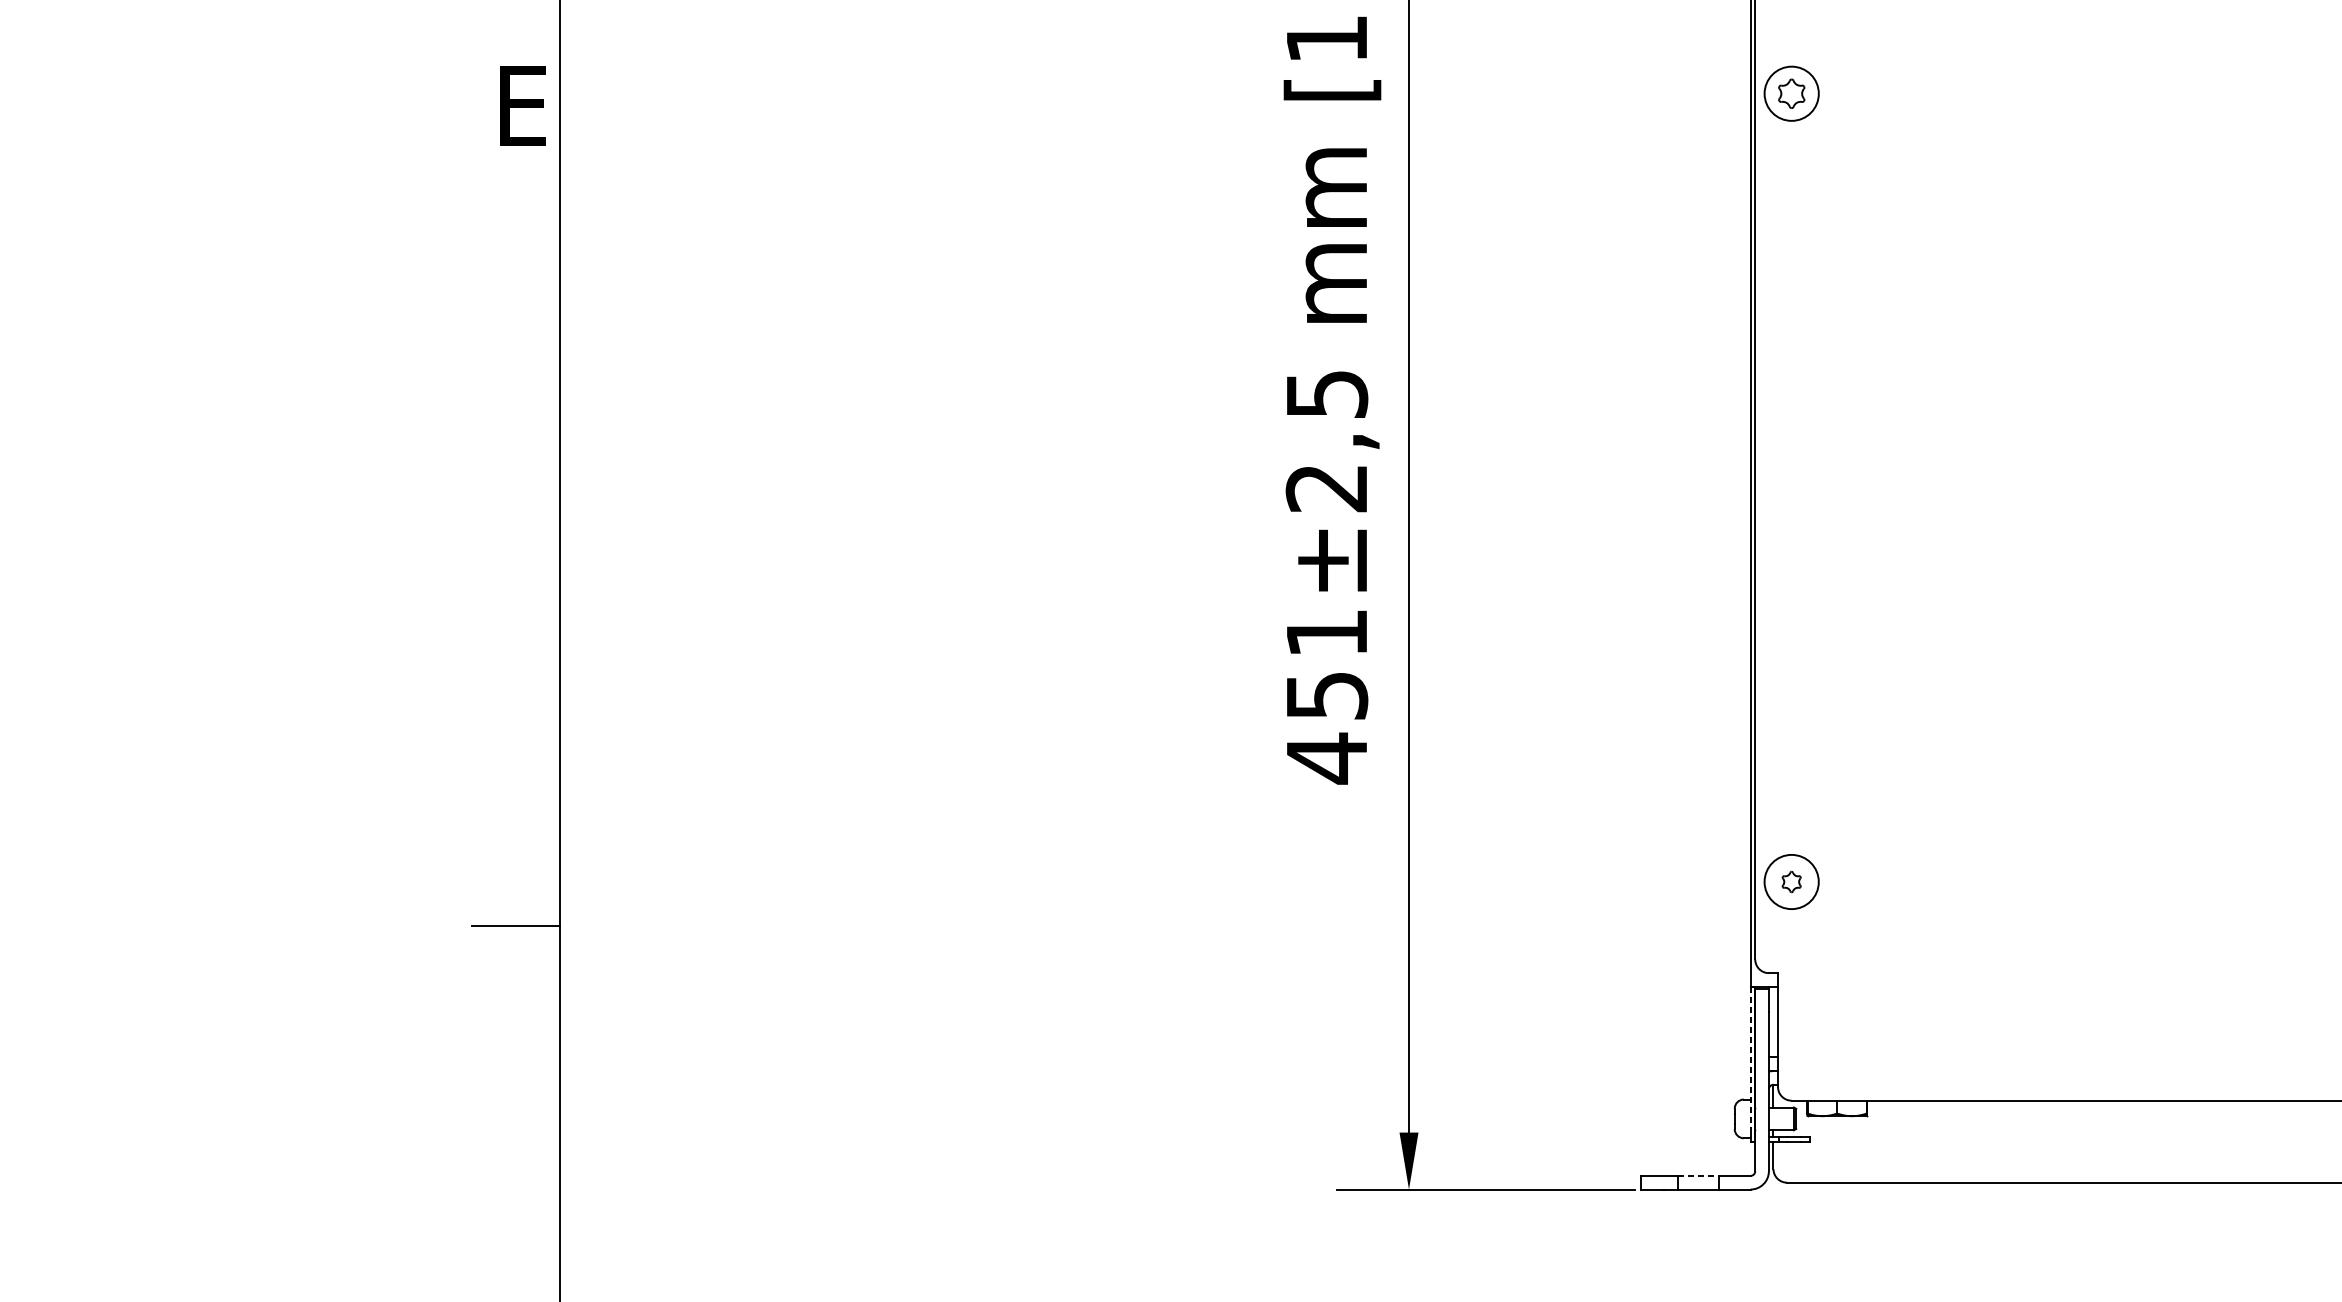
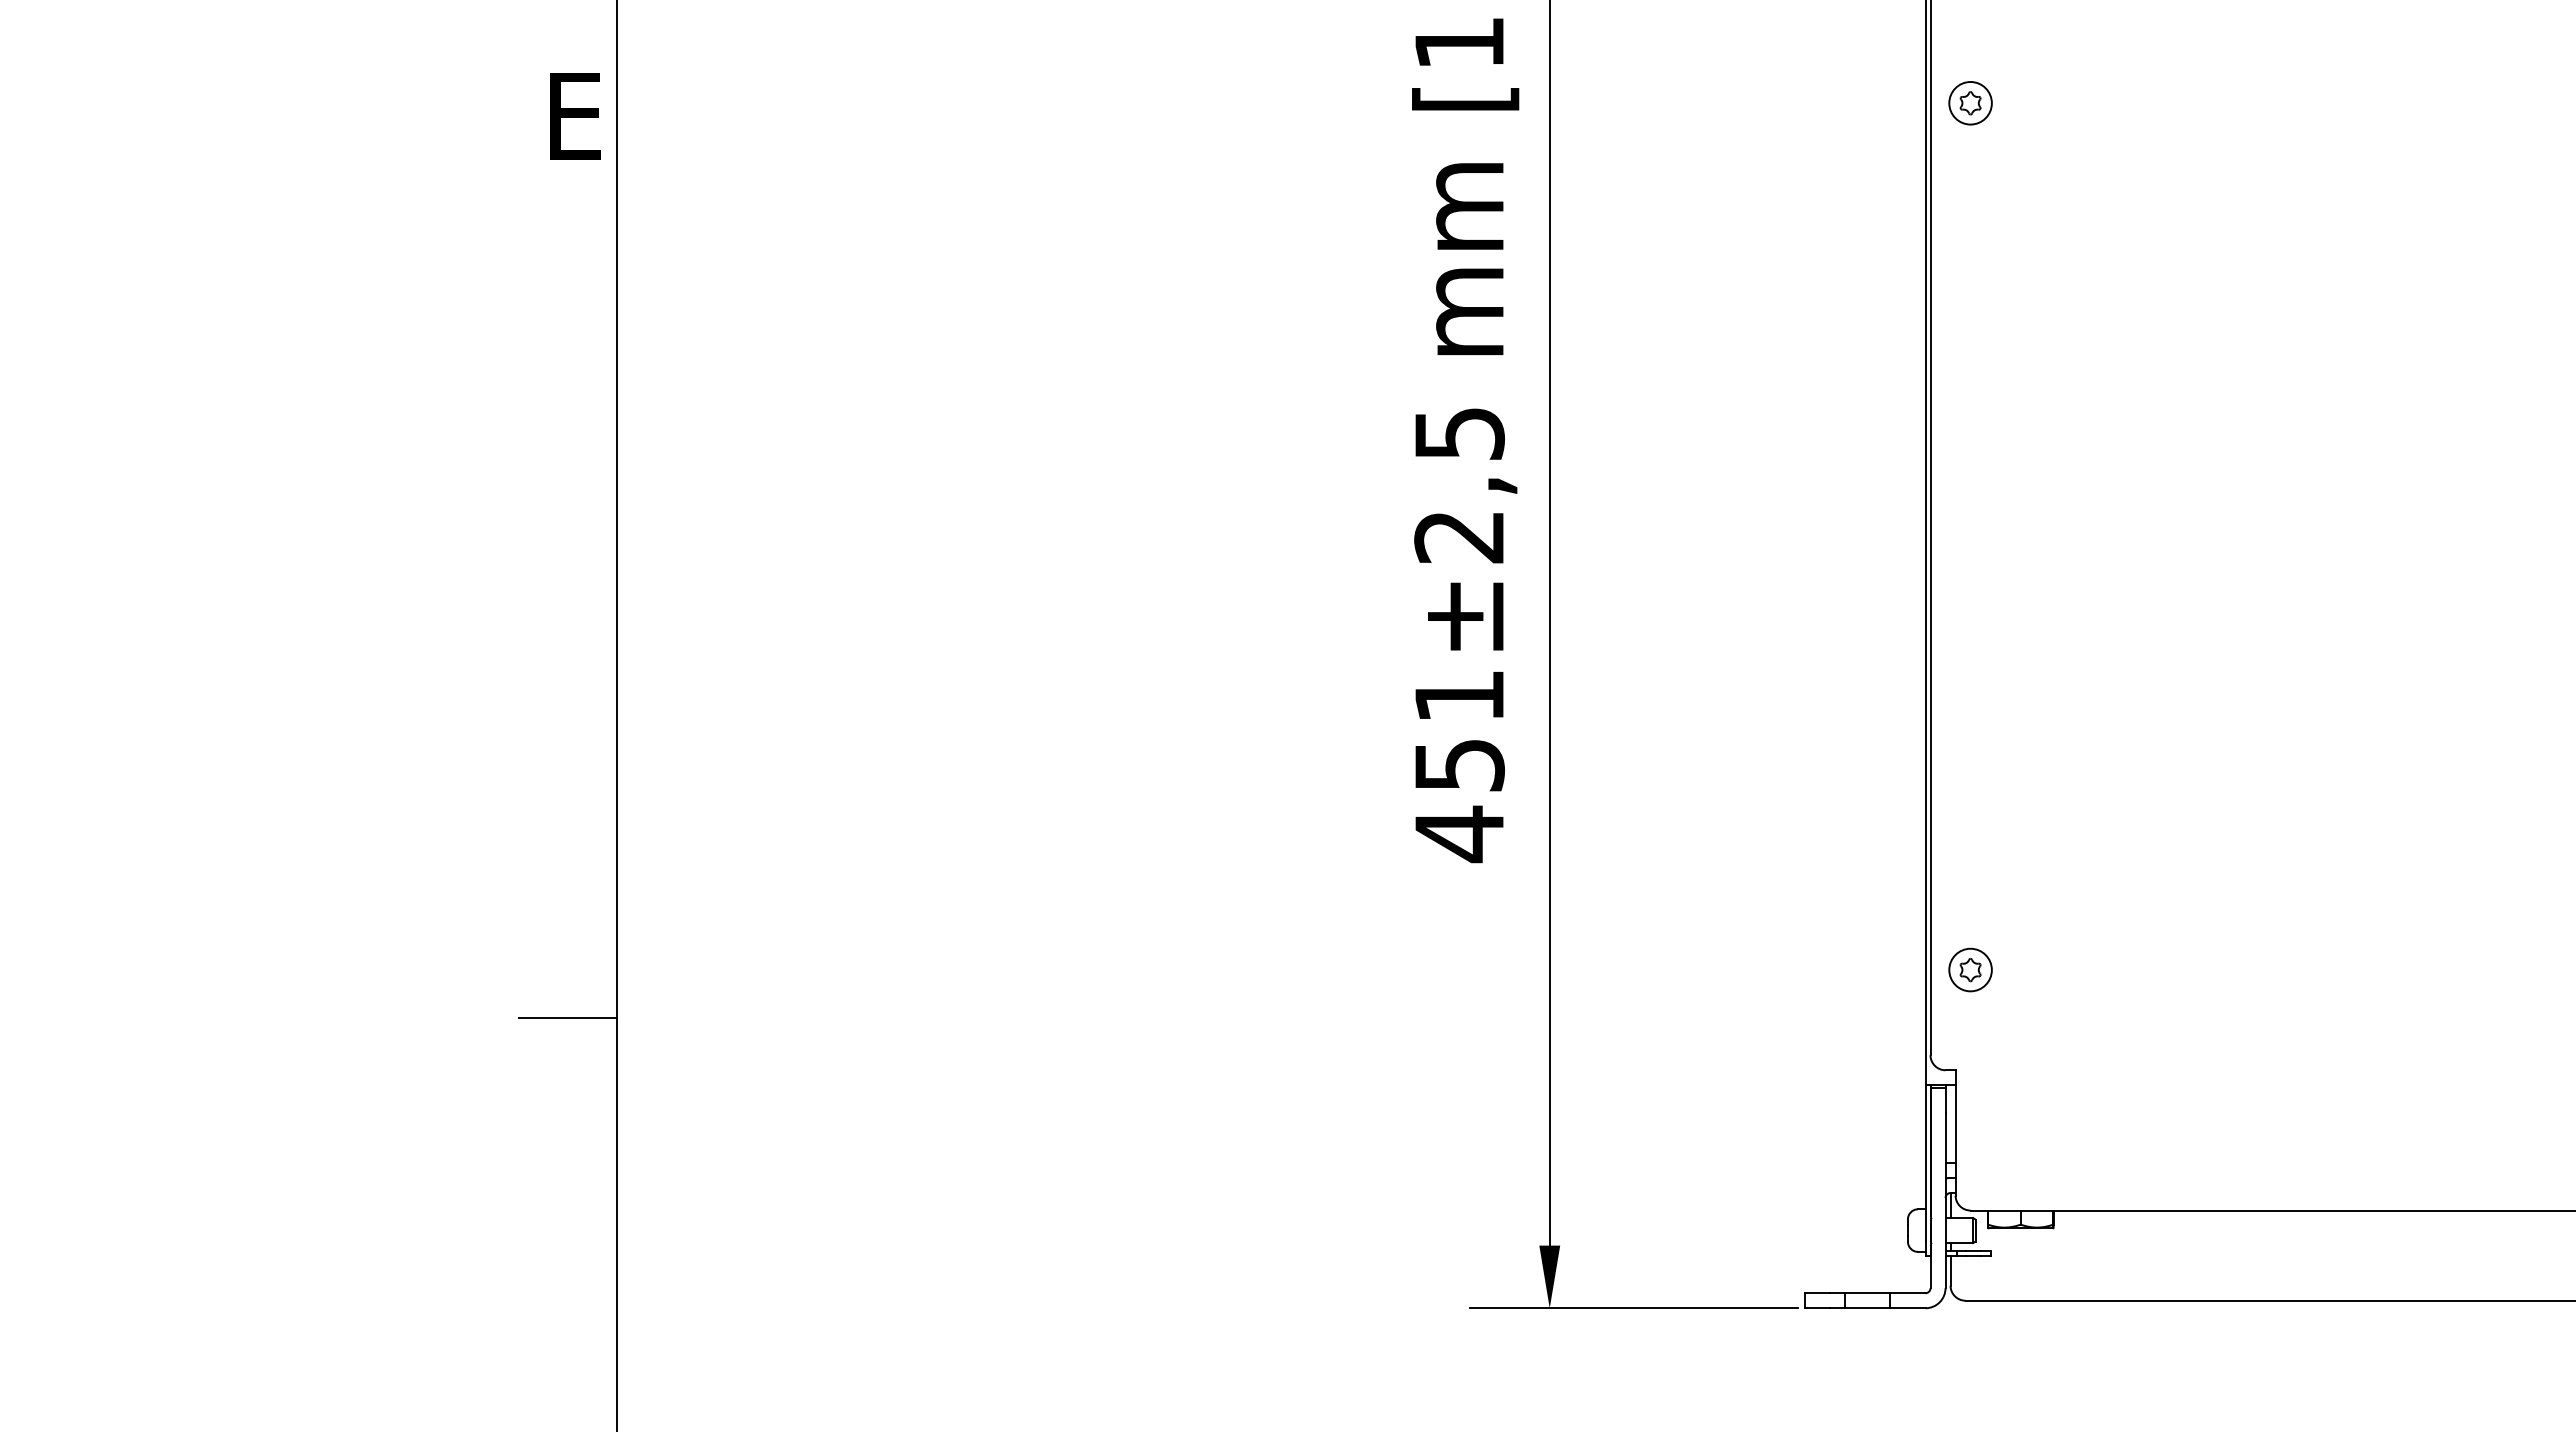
part: (1791, 94) -> (1970, 103), size x0.71
circle: (1791, 881) -> (1970, 969), size x0.71
line: (1750, 1057) -> (1925, 1162), dashed -> solid
line: (1697, 1176) -> (1867, 1293), dashed -> solid

